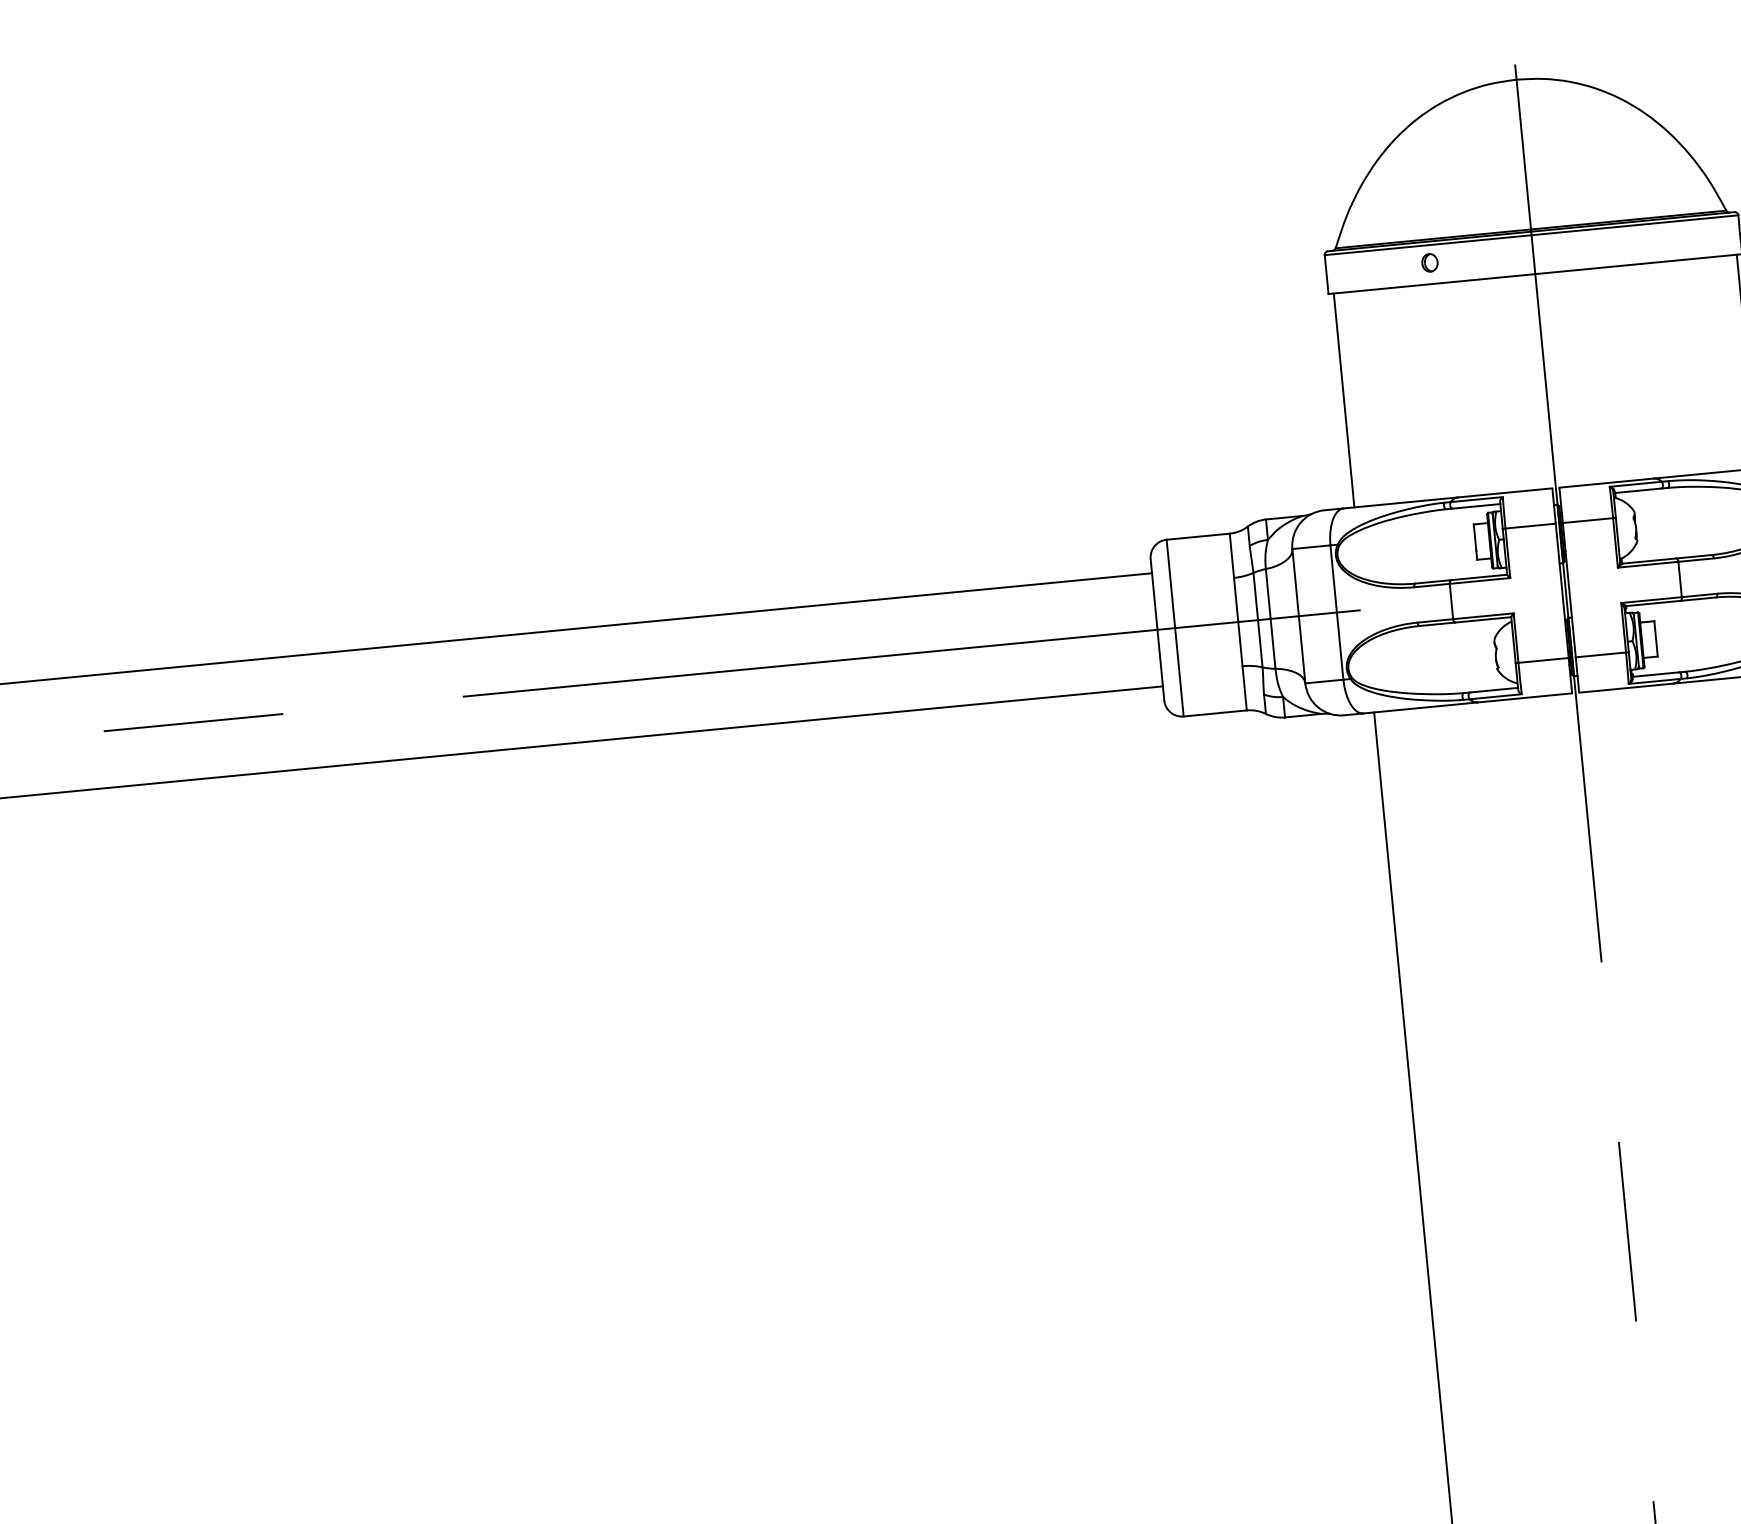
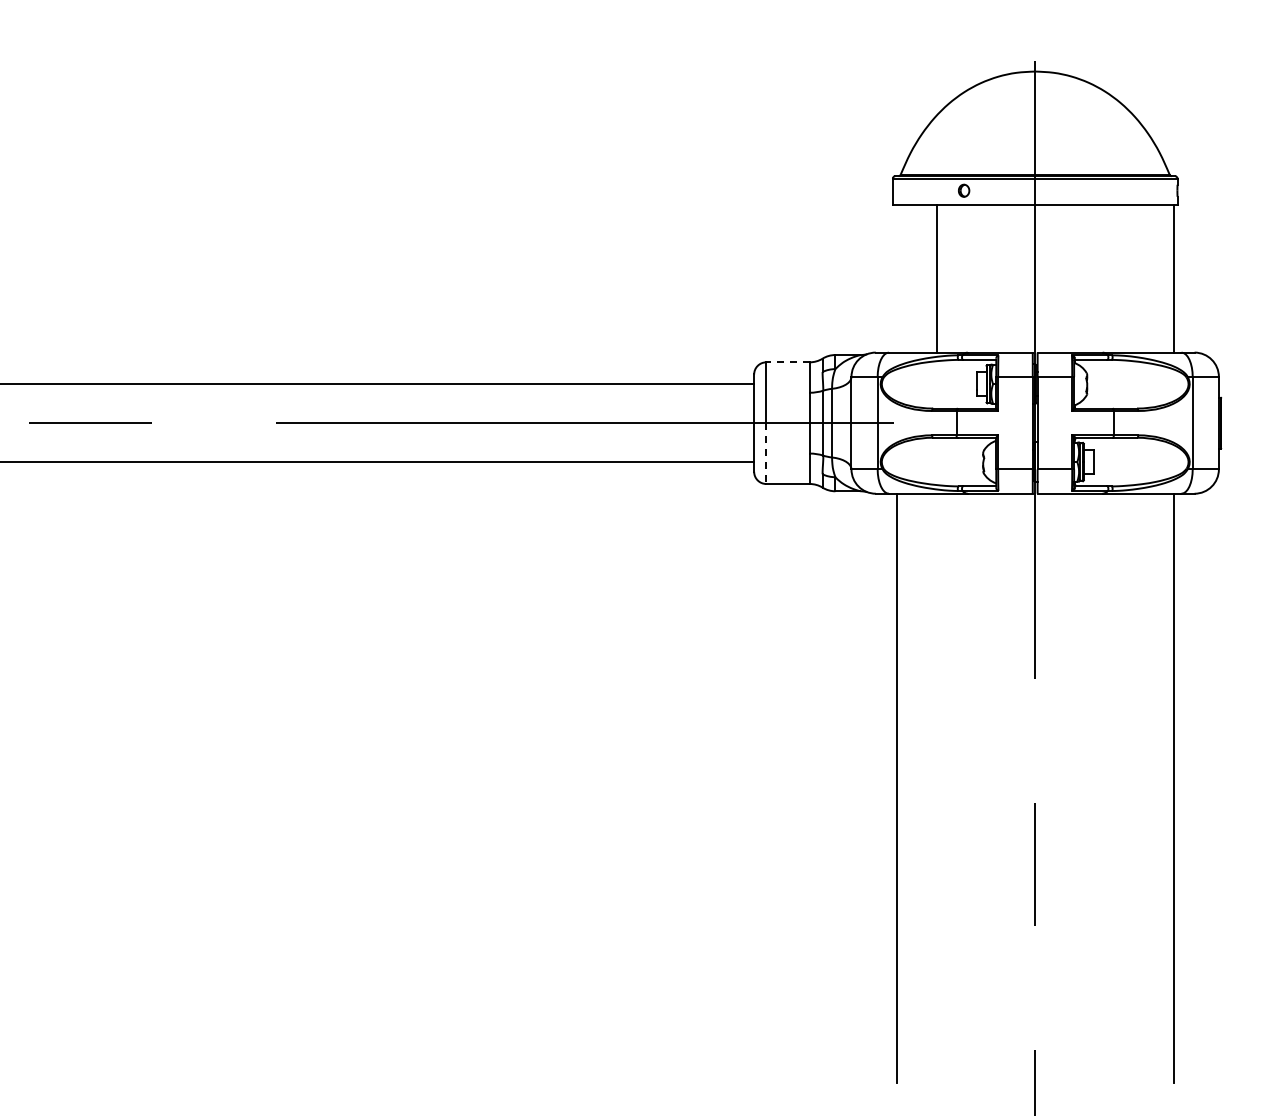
line: (1344, 399) -> (936, 278), moved
line: (1198, 536) -> (788, 362), solid -> dashed
line: (1179, 673) -> (766, 454), solid -> dashed

